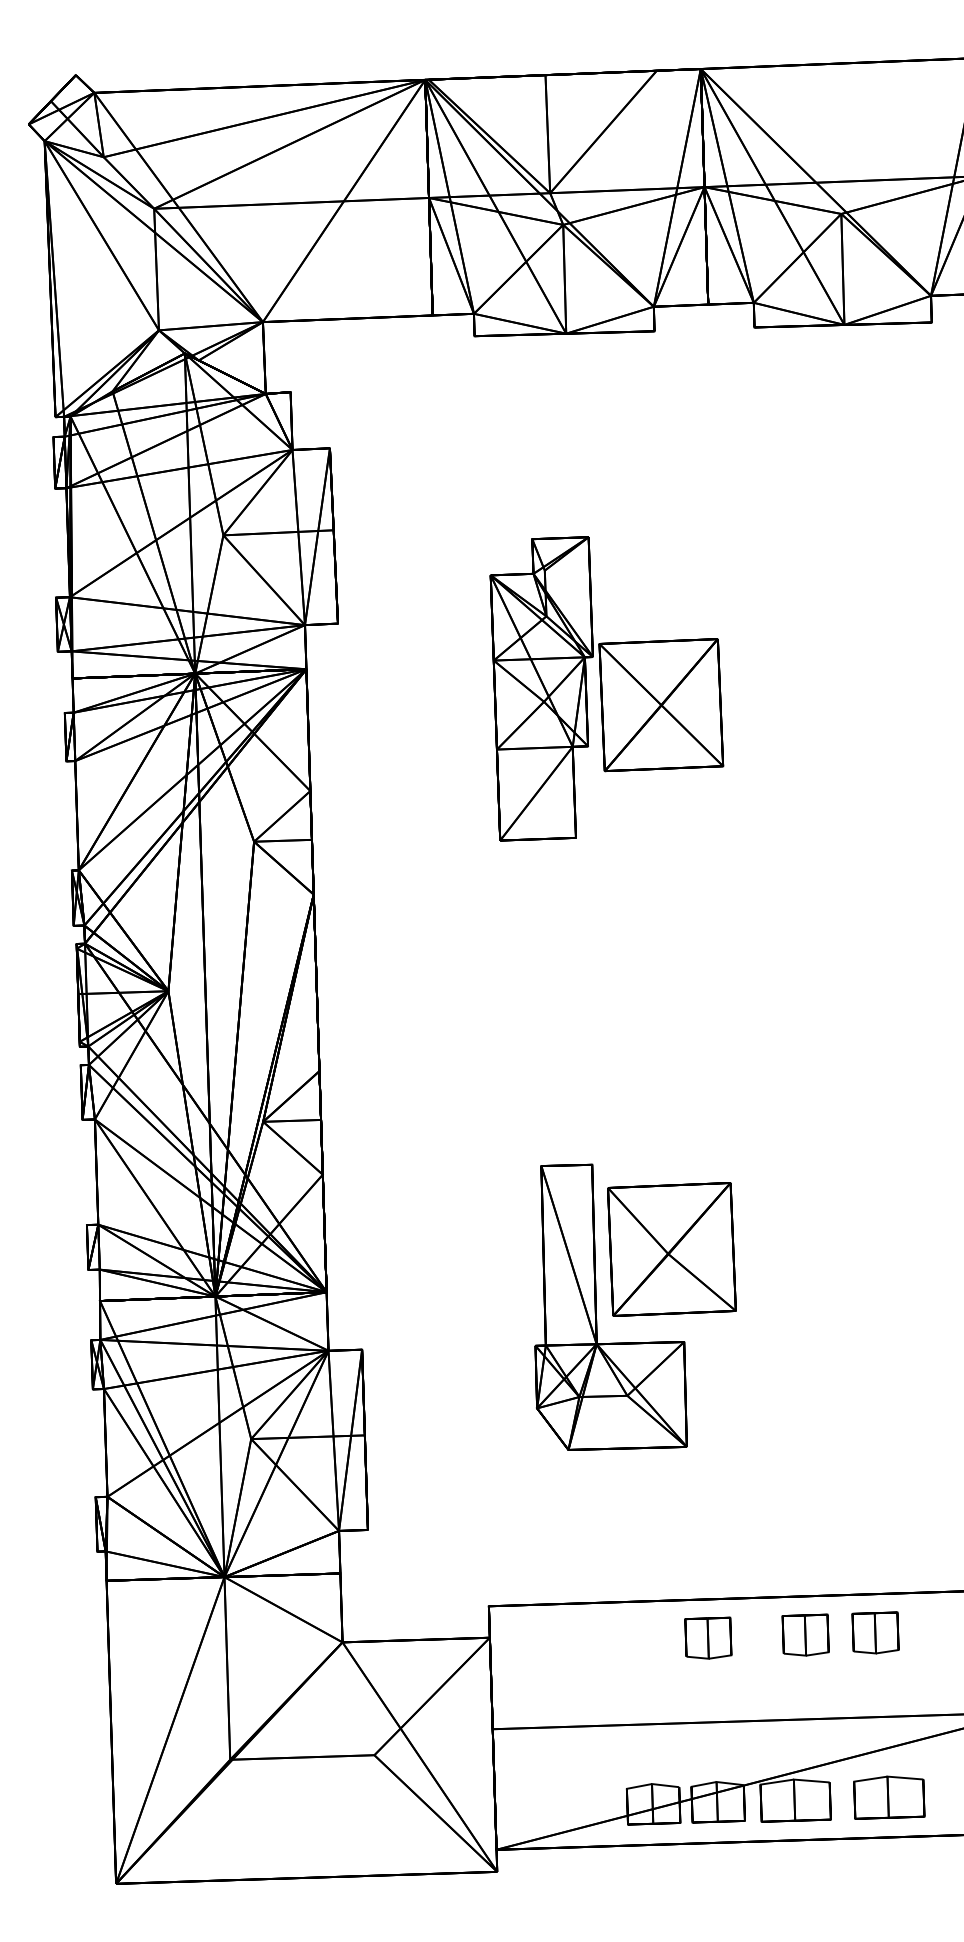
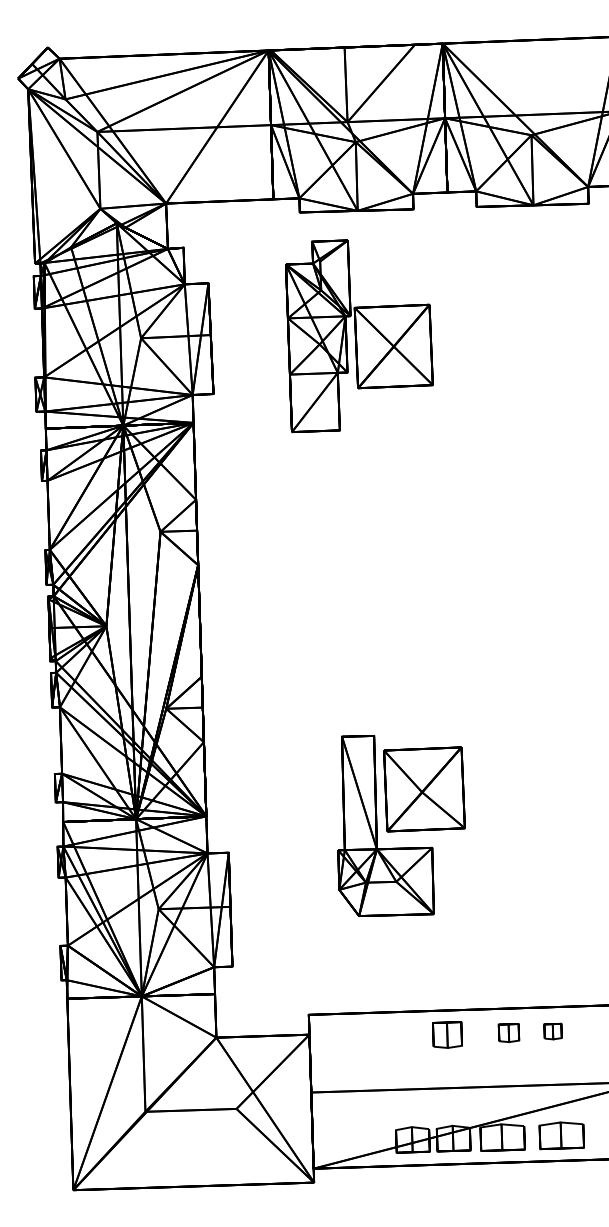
part: (607, 689) -> (359, 336), moved
part: (874, 1632) -> (552, 1031), size x0.6
part: (804, 1634) -> (508, 1032), size x0.7

